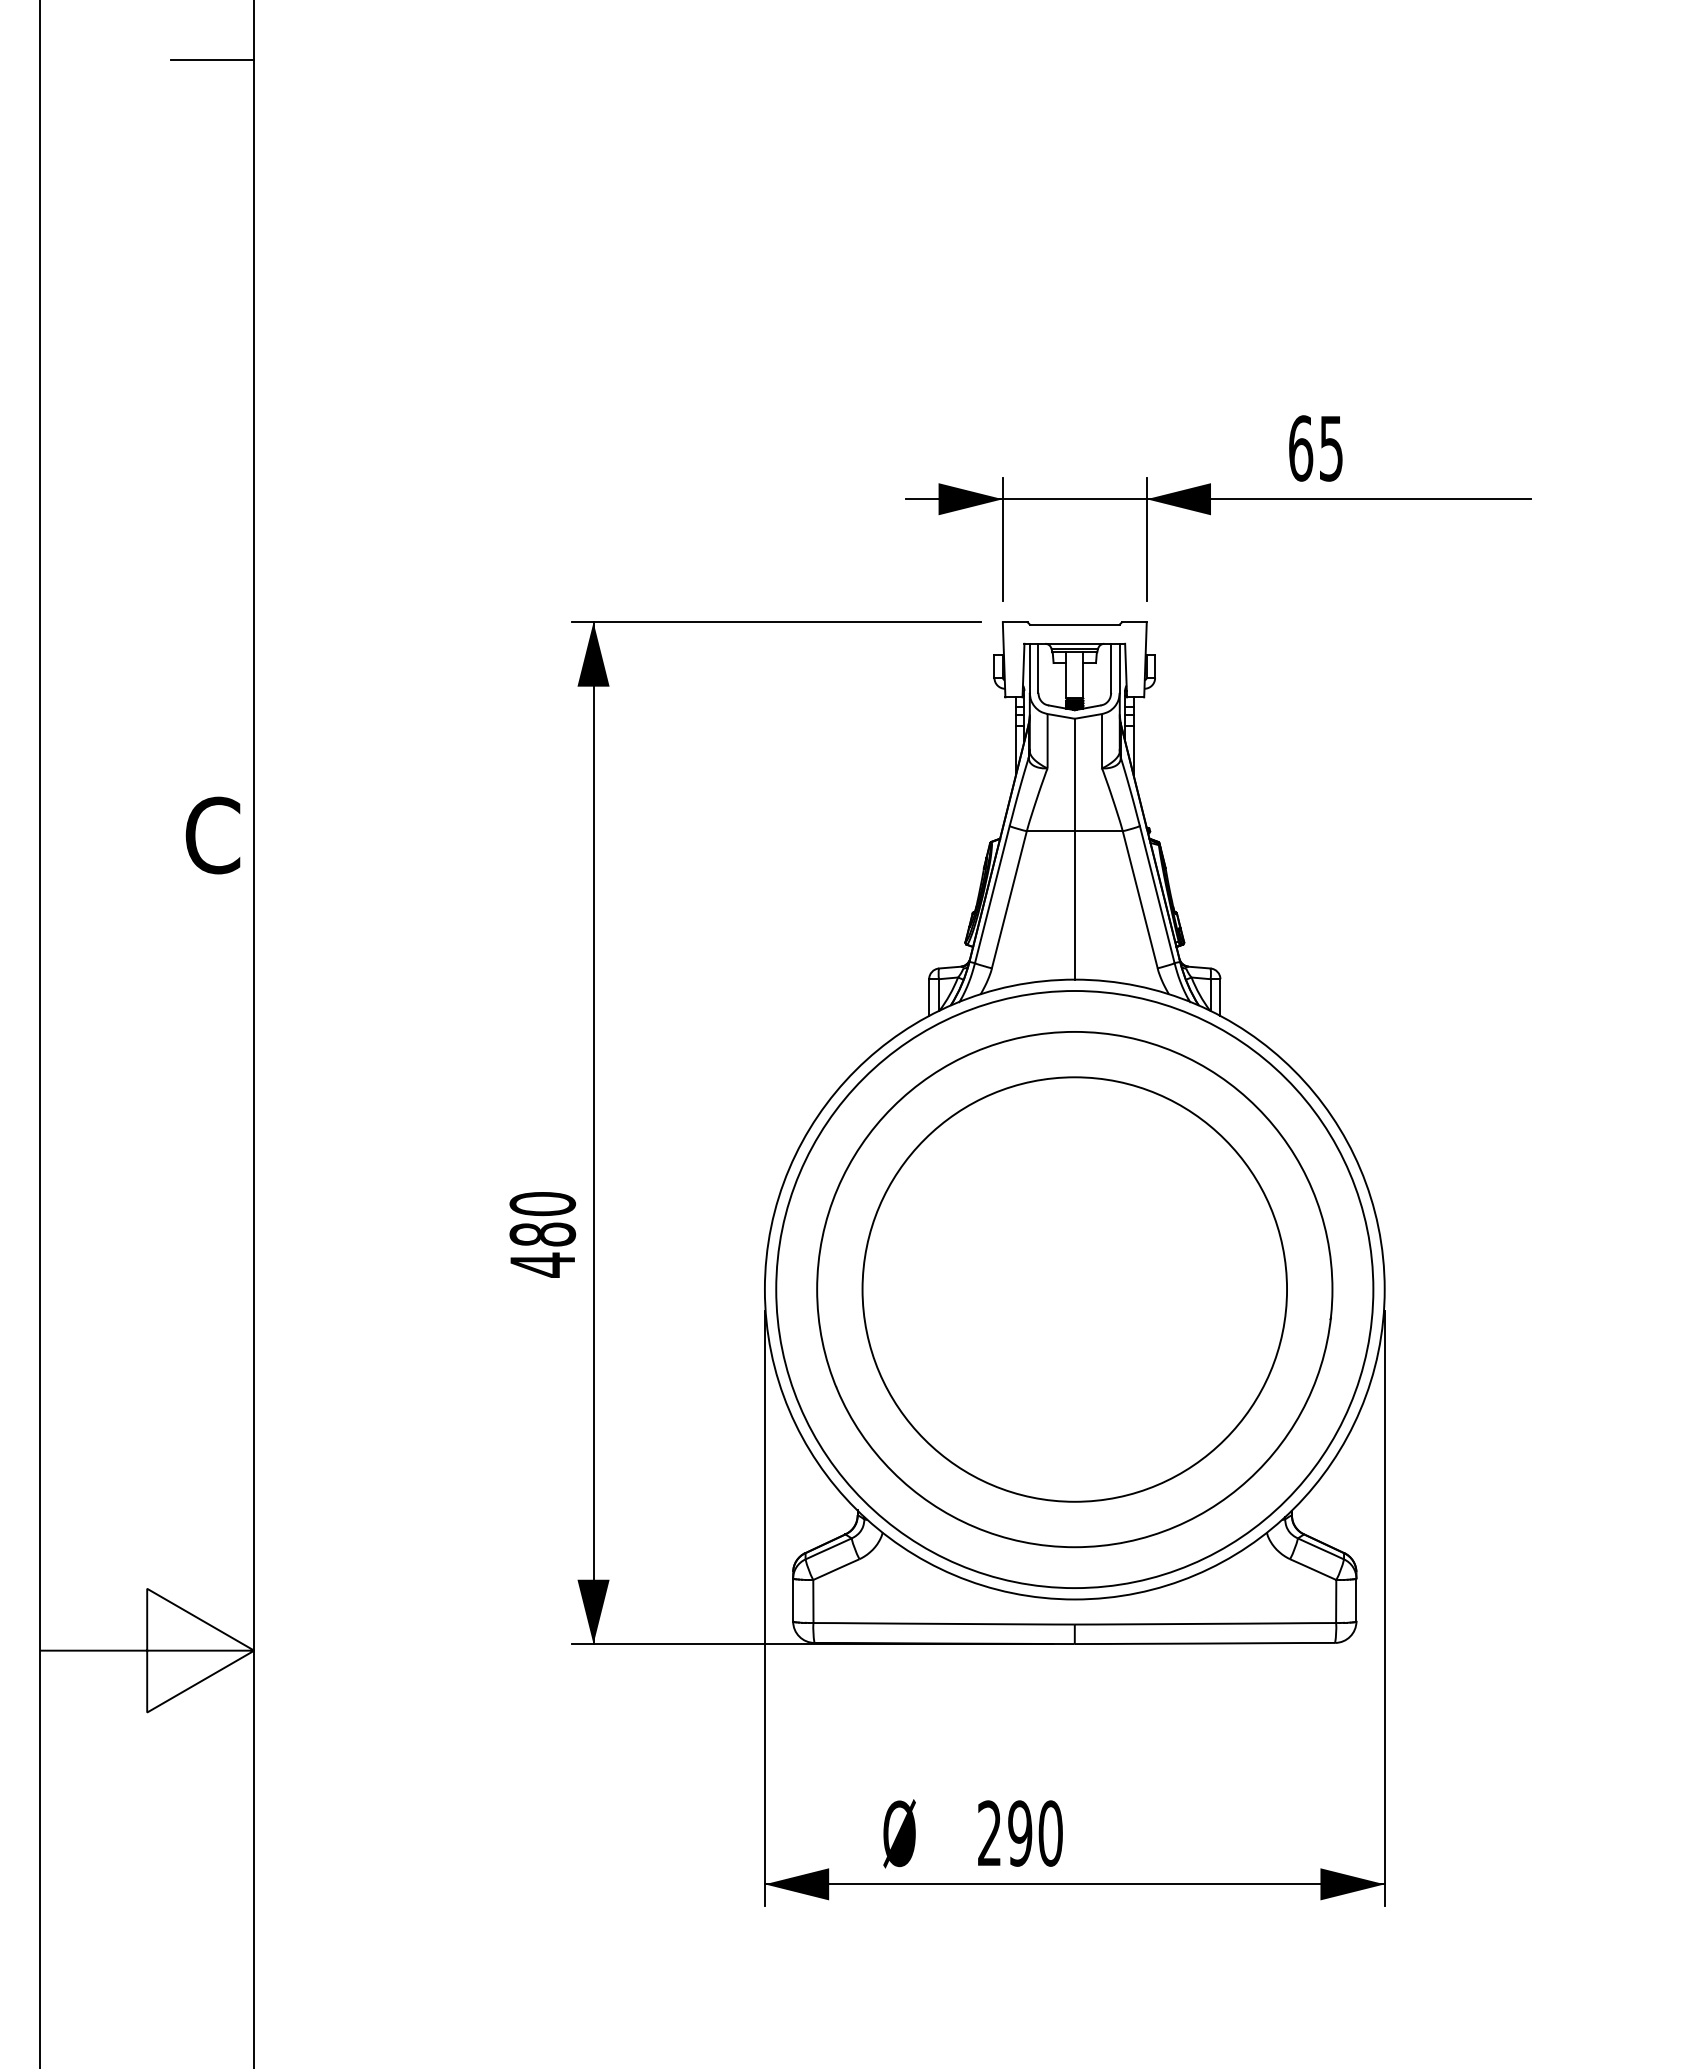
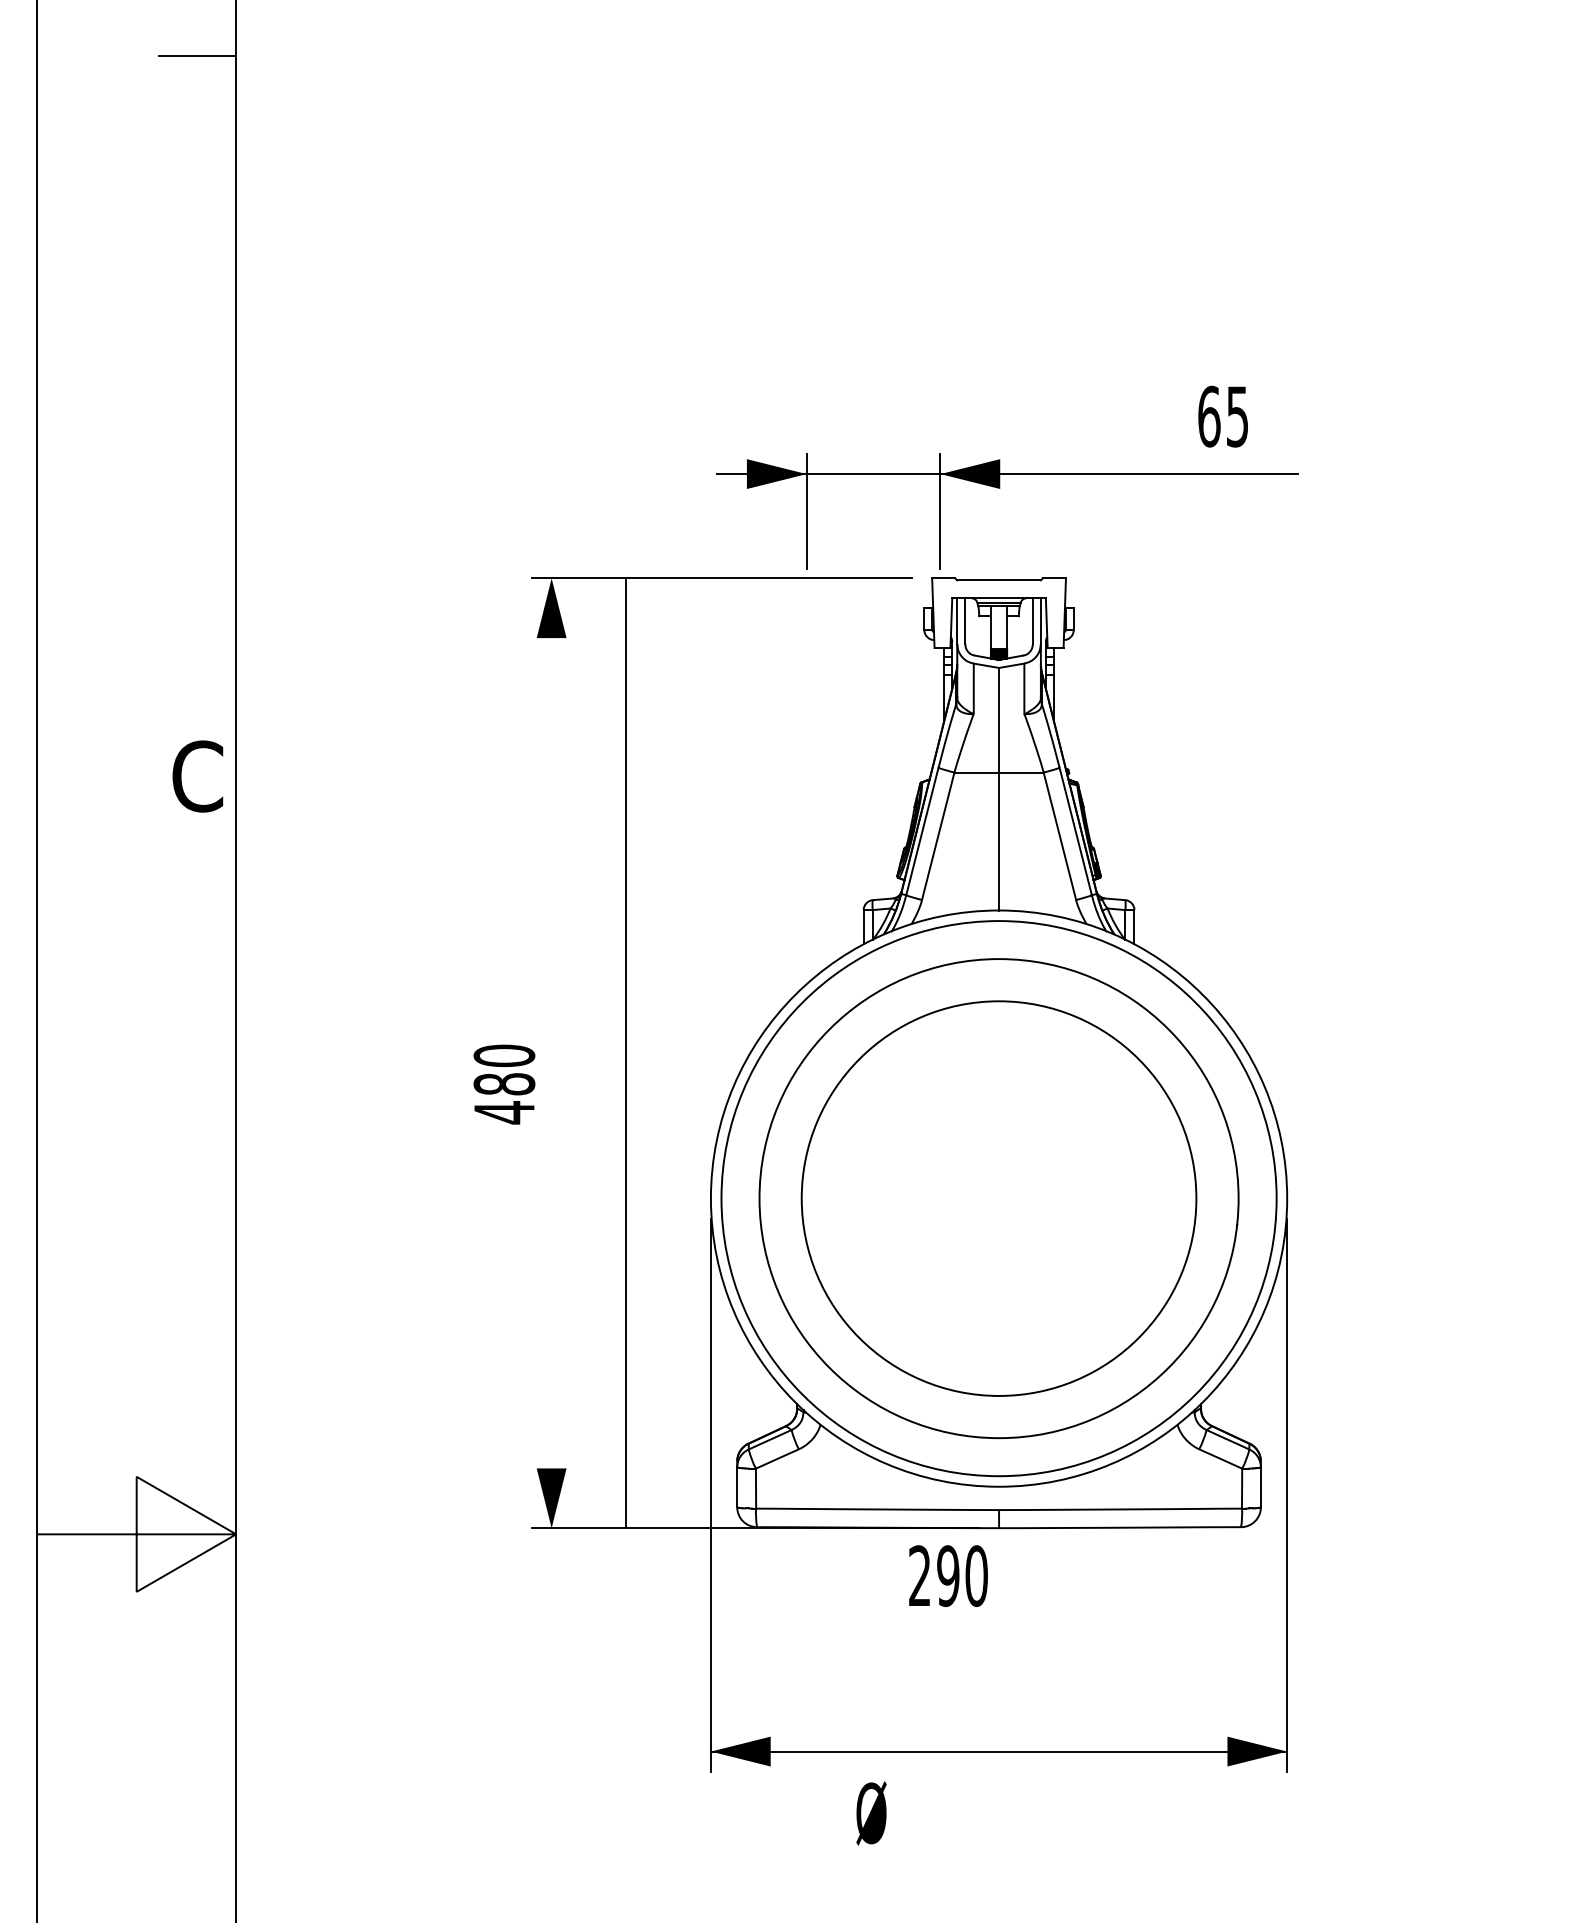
part: (1210, 515) -> (999, 489), moved
line: (593, 1133) -> (625, 1053), moved
text: (542, 1234) -> (504, 1084), moved
text: (899, 1833) -> (871, 1813), moved
text: (1020, 1833) -> (948, 1576), moved

